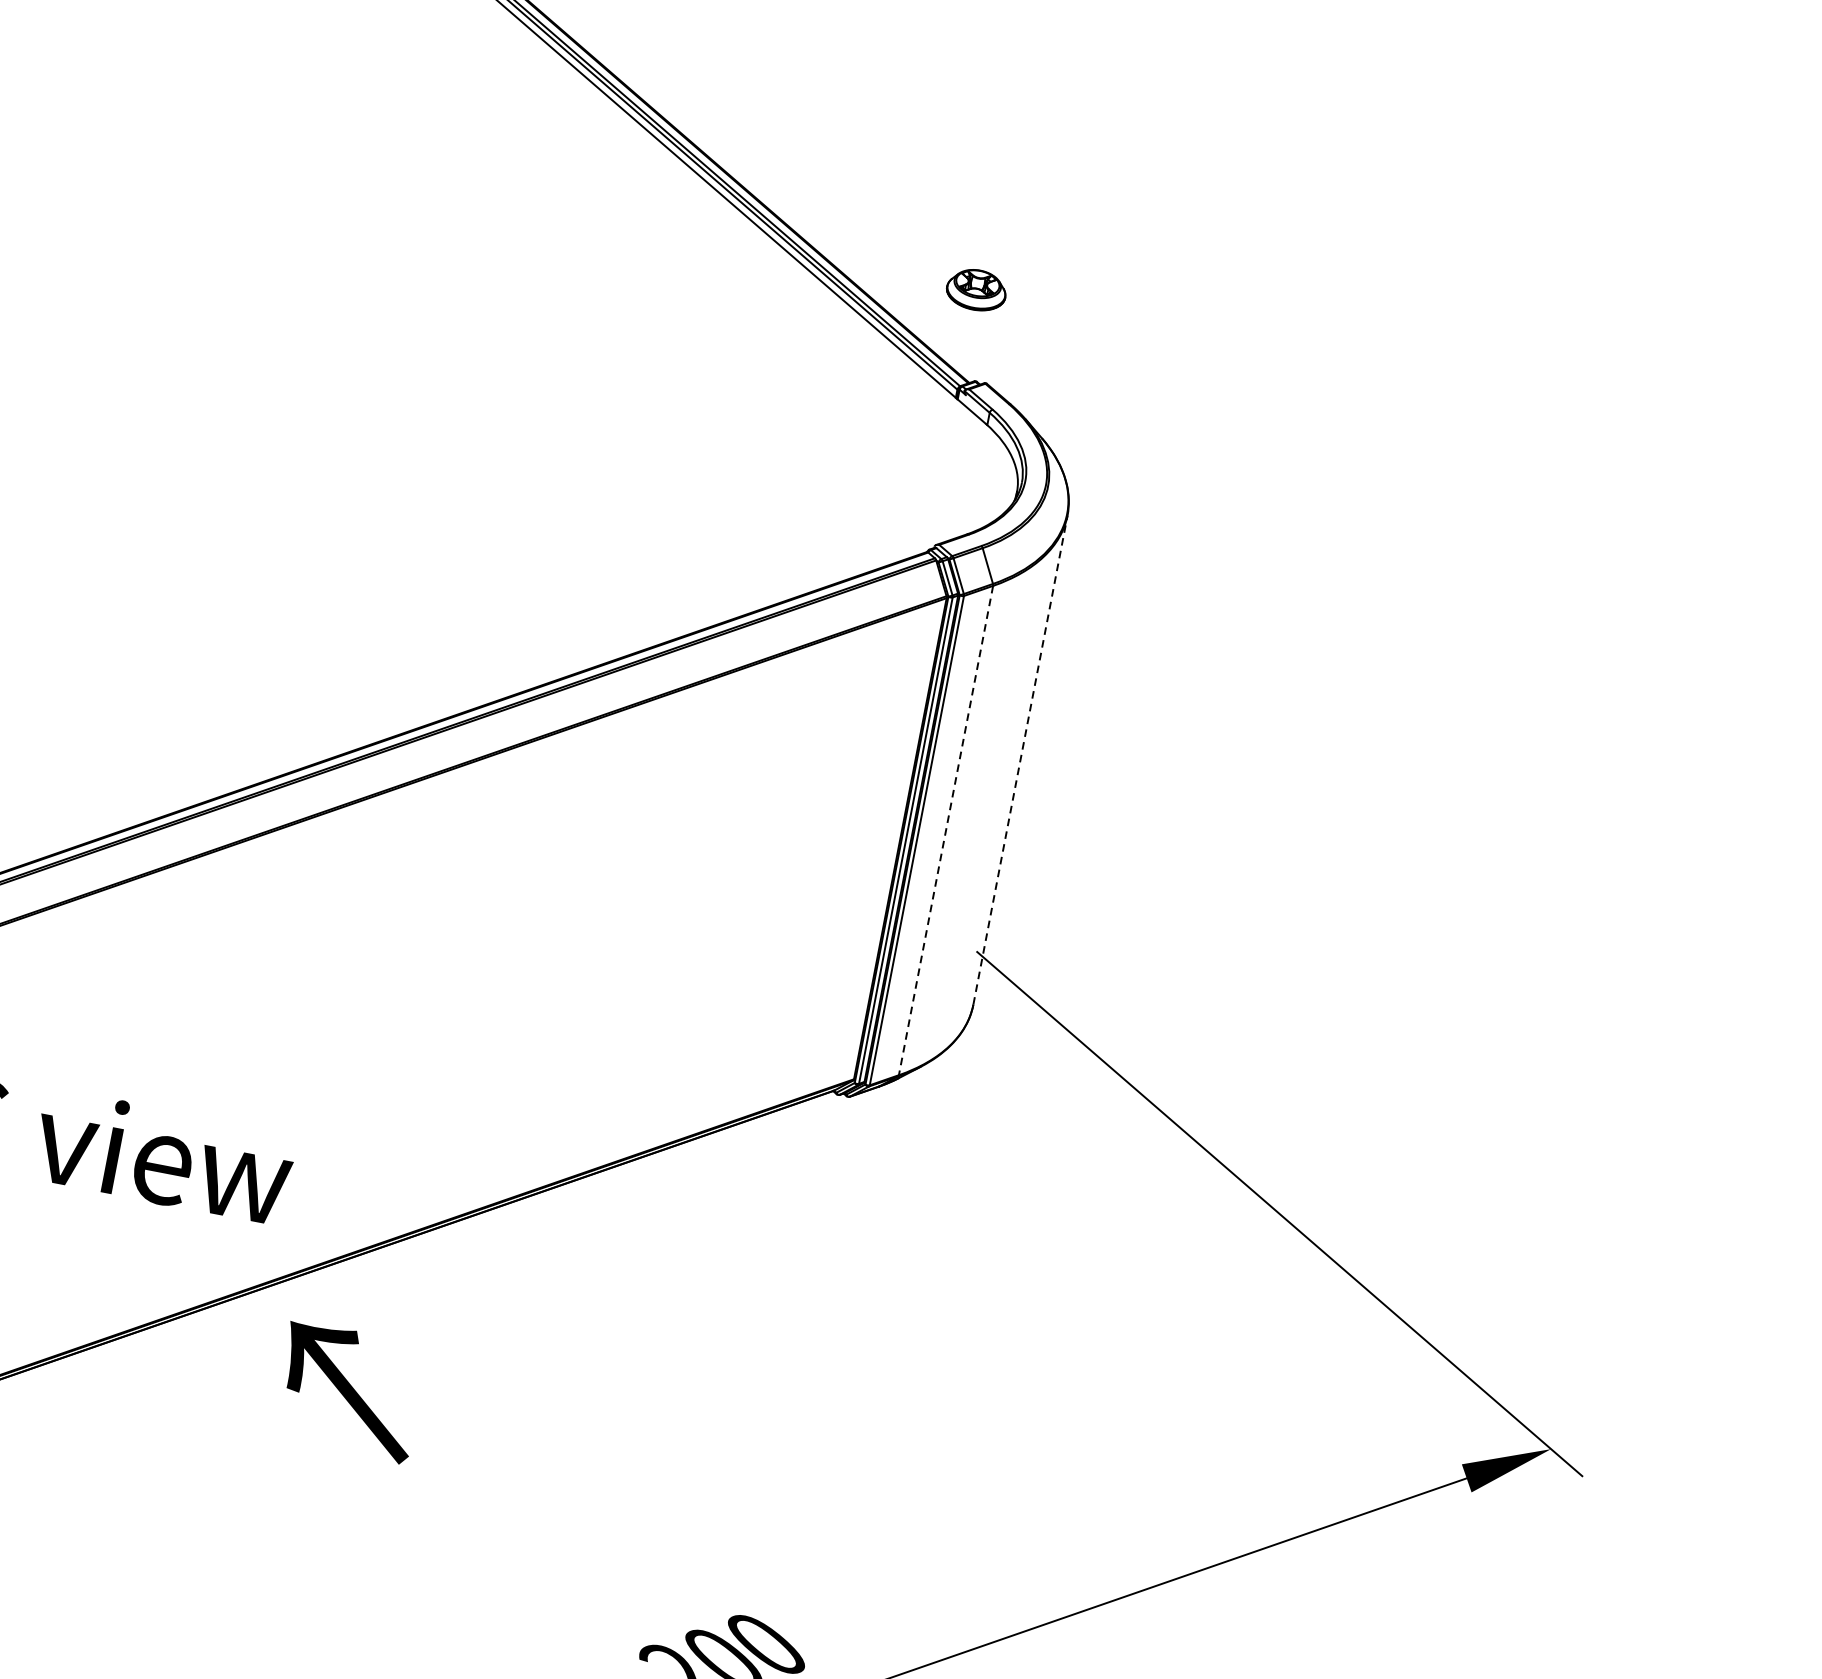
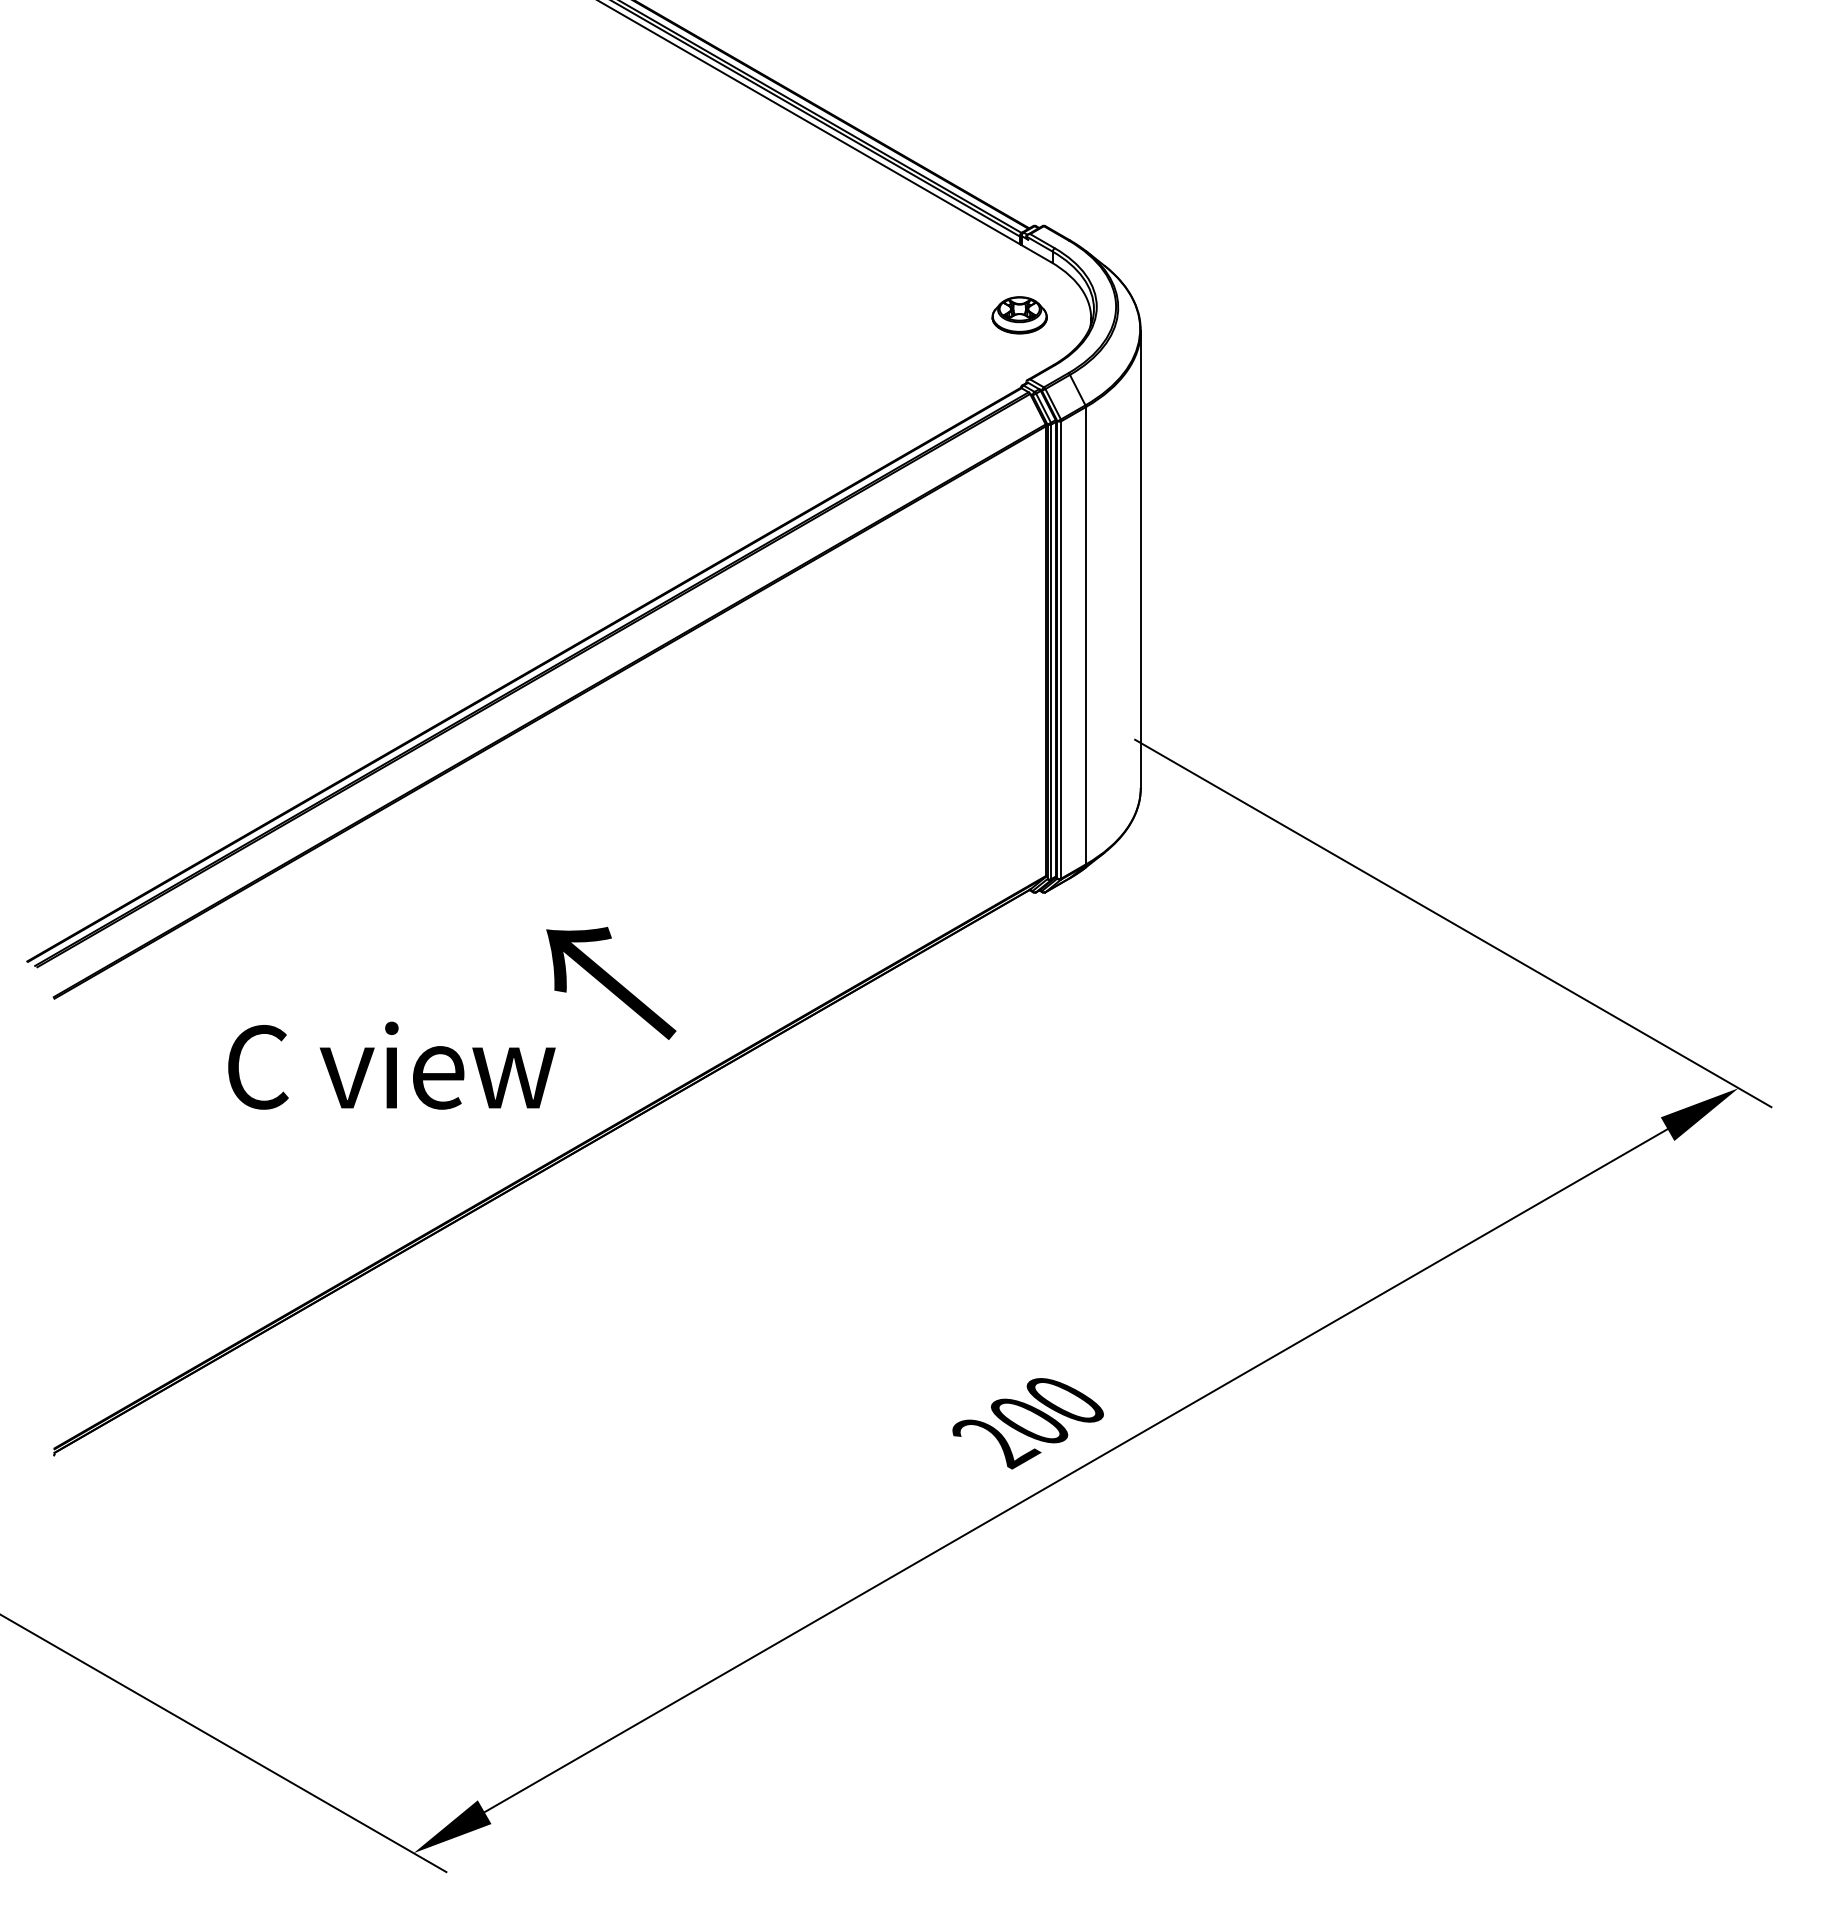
part: (976, 290) -> (1019, 315), moved
line: (1020, 760) -> (1140, 559), dashed -> solid
line: (945, 830) -> (1085, 635), dashed -> solid
text: (349, 1391) -> (611, 982), moved

